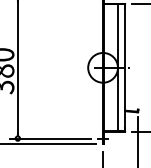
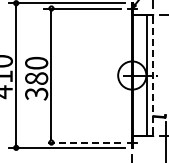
line: (125, 67) -> (153, 75), solid -> dashed
line: (50, 138) -> (82, 142), solid -> dashed

